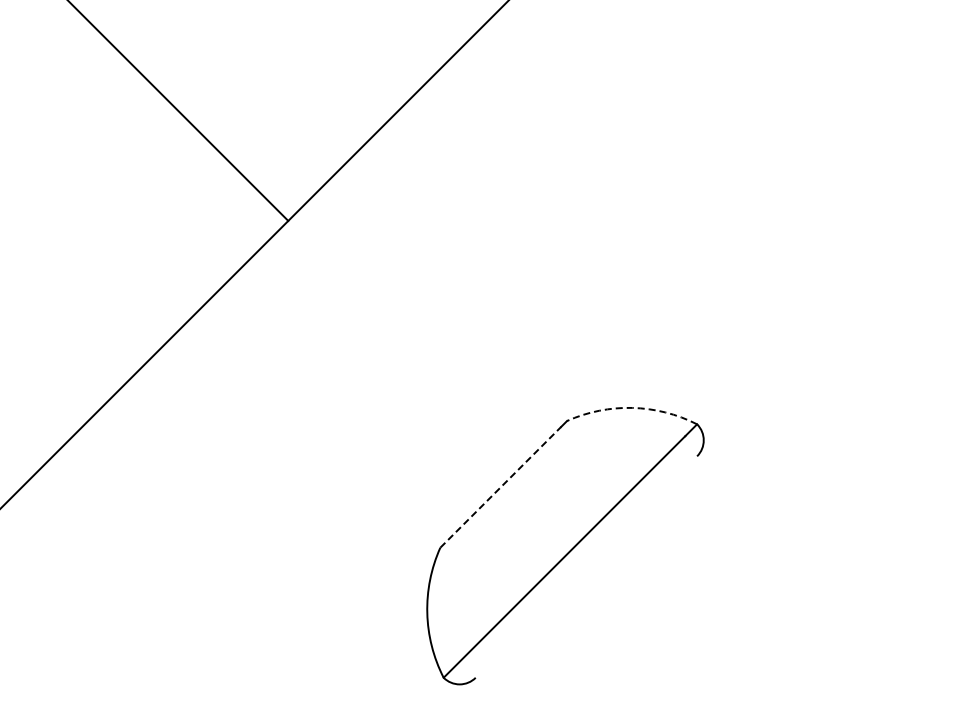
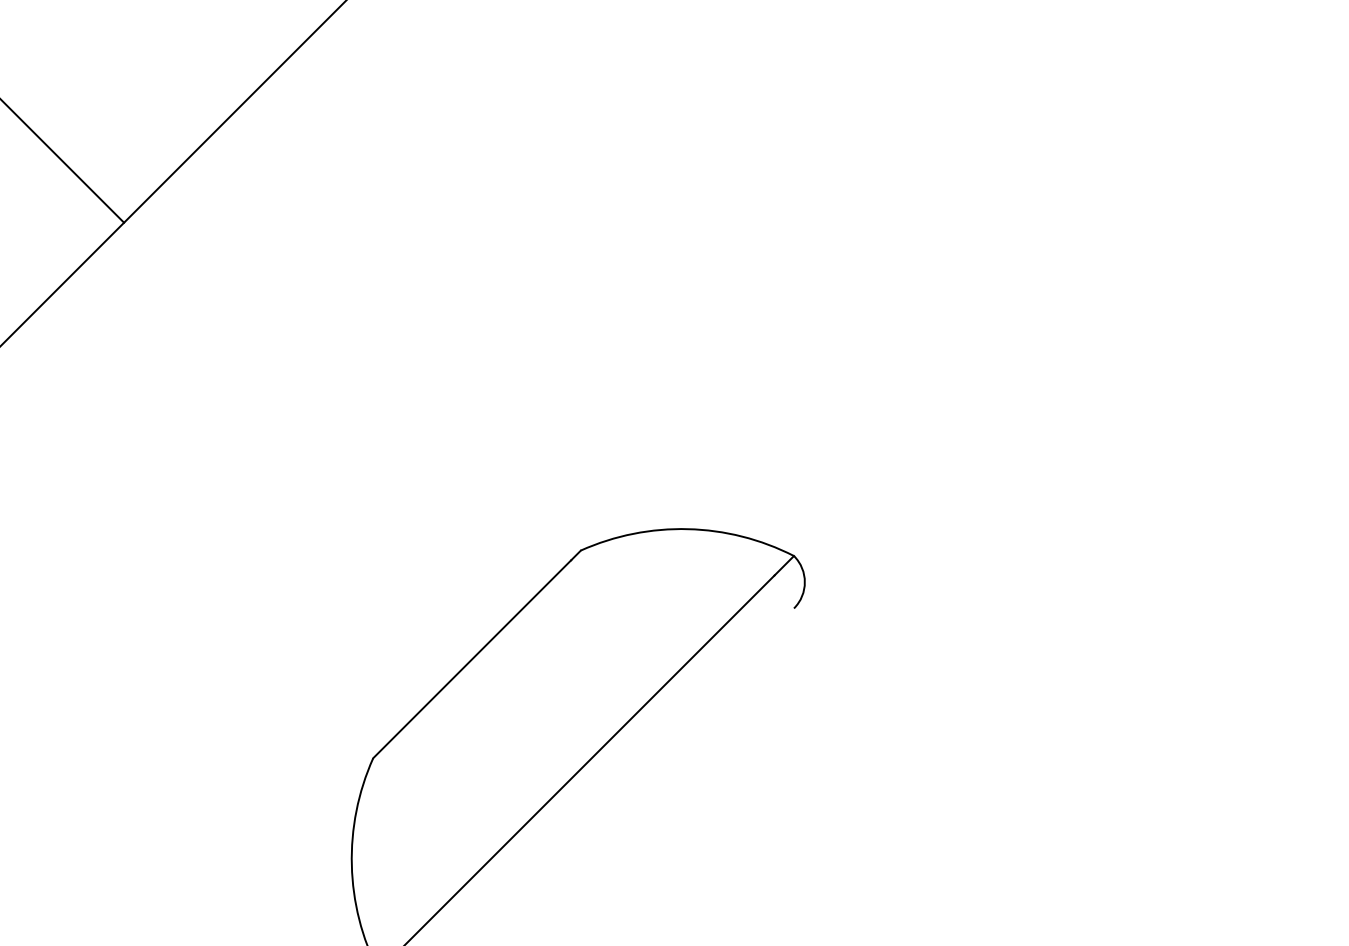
arc: (632, 407) -> (688, 528), dashed -> solid
line: (501, 486) -> (473, 657), dashed -> solid

